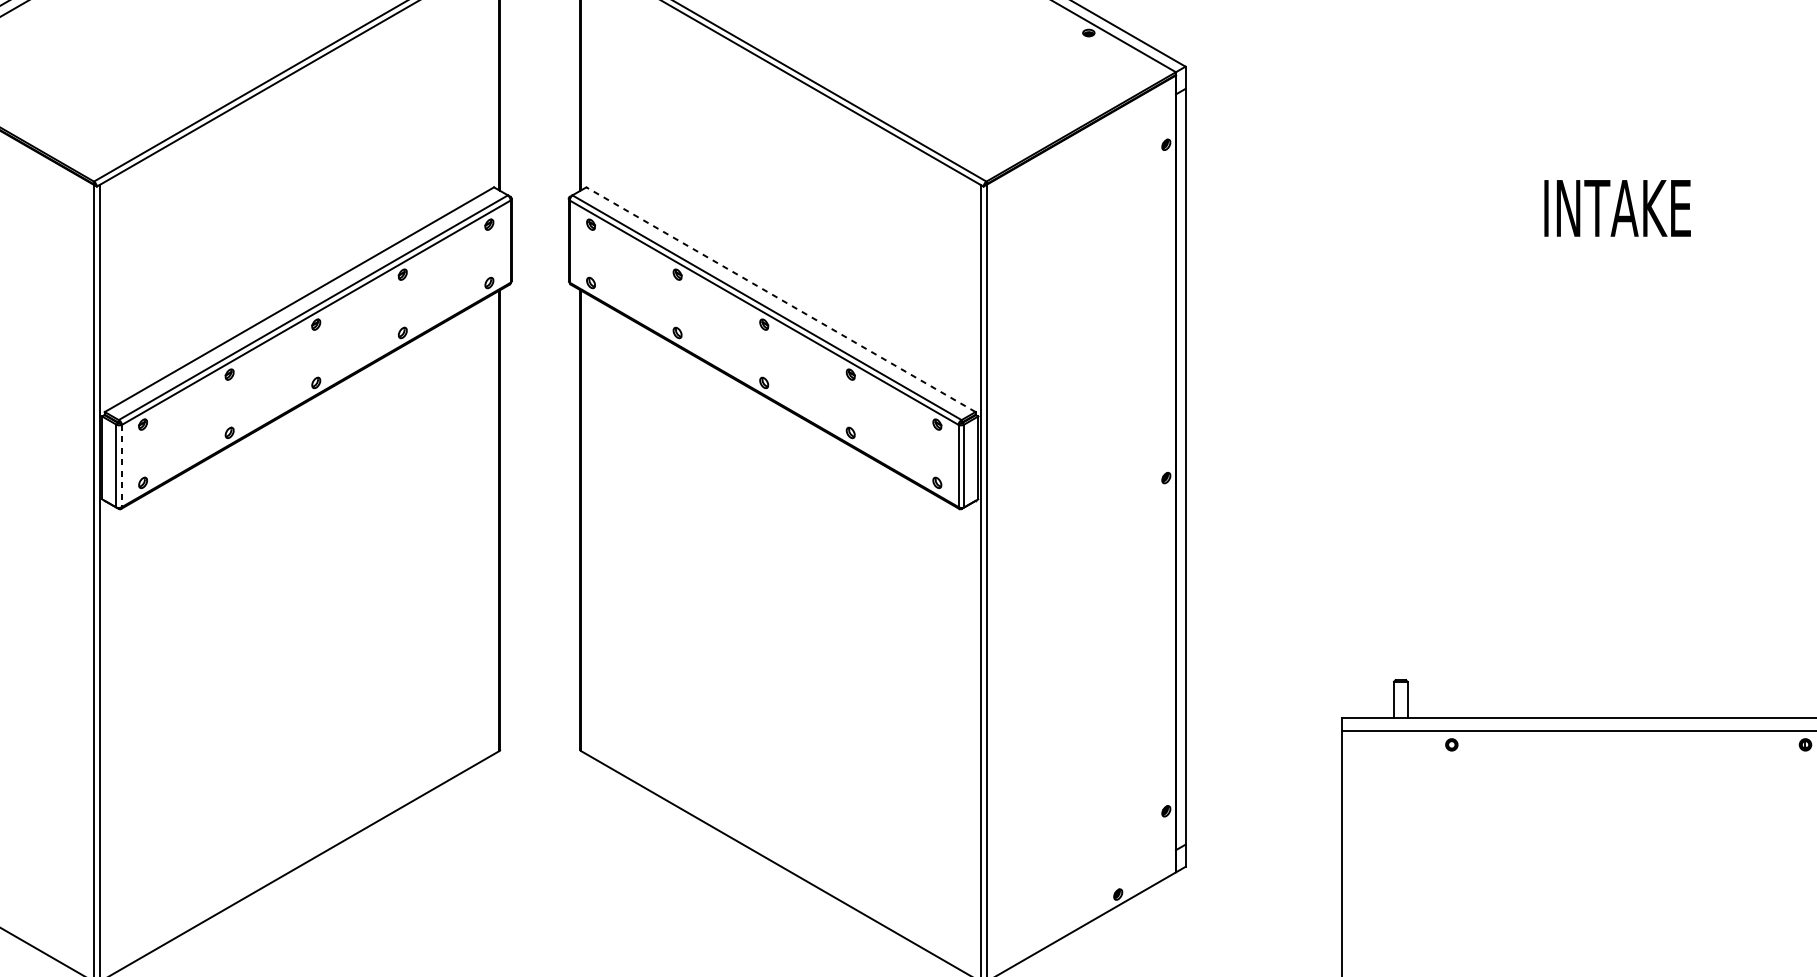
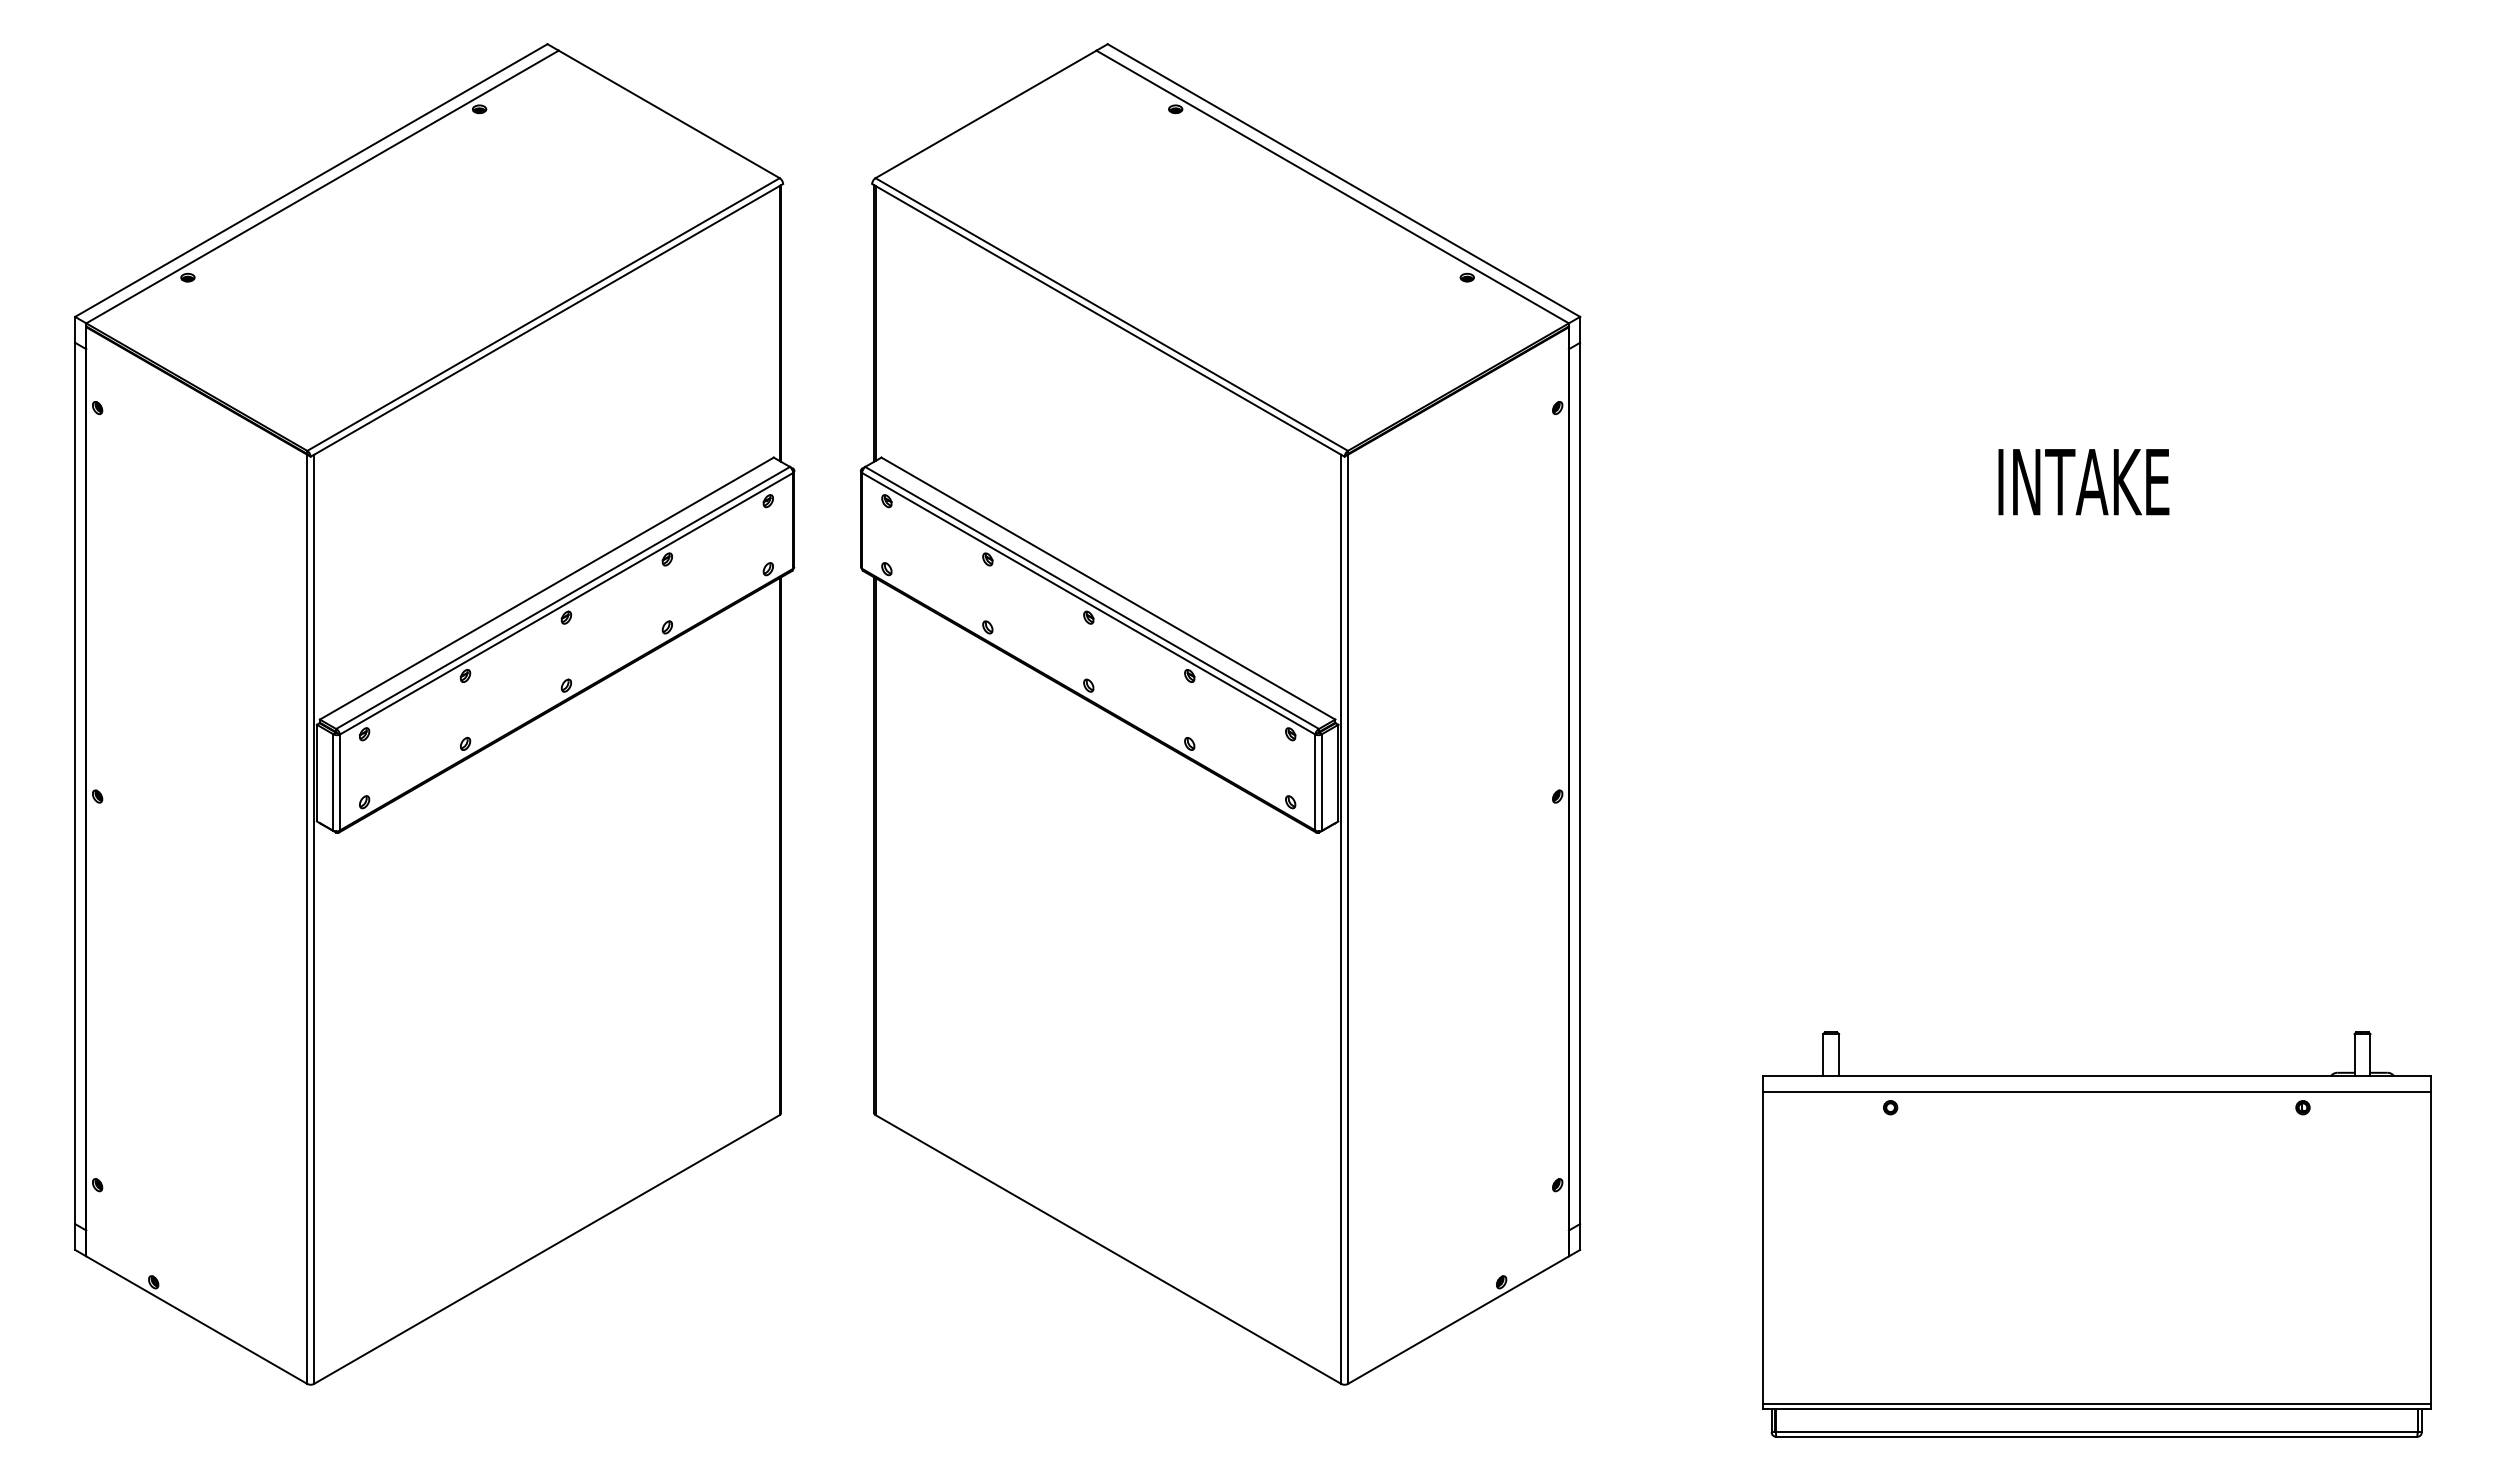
line: (780, 299) -> (1107, 588), dashed -> solid
line: (121, 465) -> (339, 782), dashed -> solid

